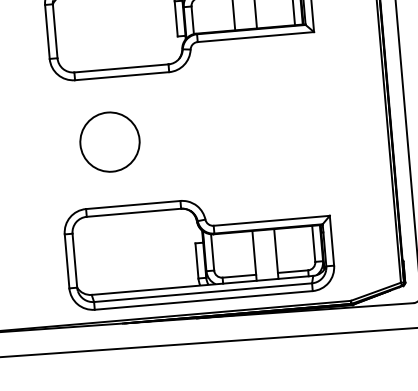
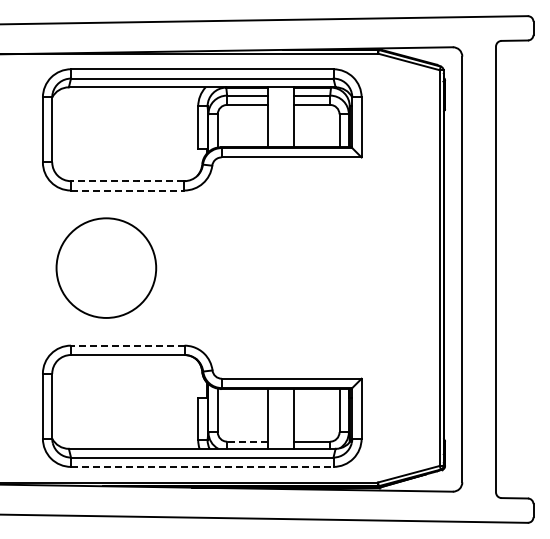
line: (121, 68) -> (127, 181), solid -> dashed
line: (121, 76) -> (127, 190), solid -> dashed
circle: (110, 141) -> (106, 267), size x1.4
line: (133, 204) -> (127, 345), solid -> dashed
line: (238, 276) -> (246, 441), solid -> dashed
line: (203, 300) -> (202, 466), solid -> dashed

